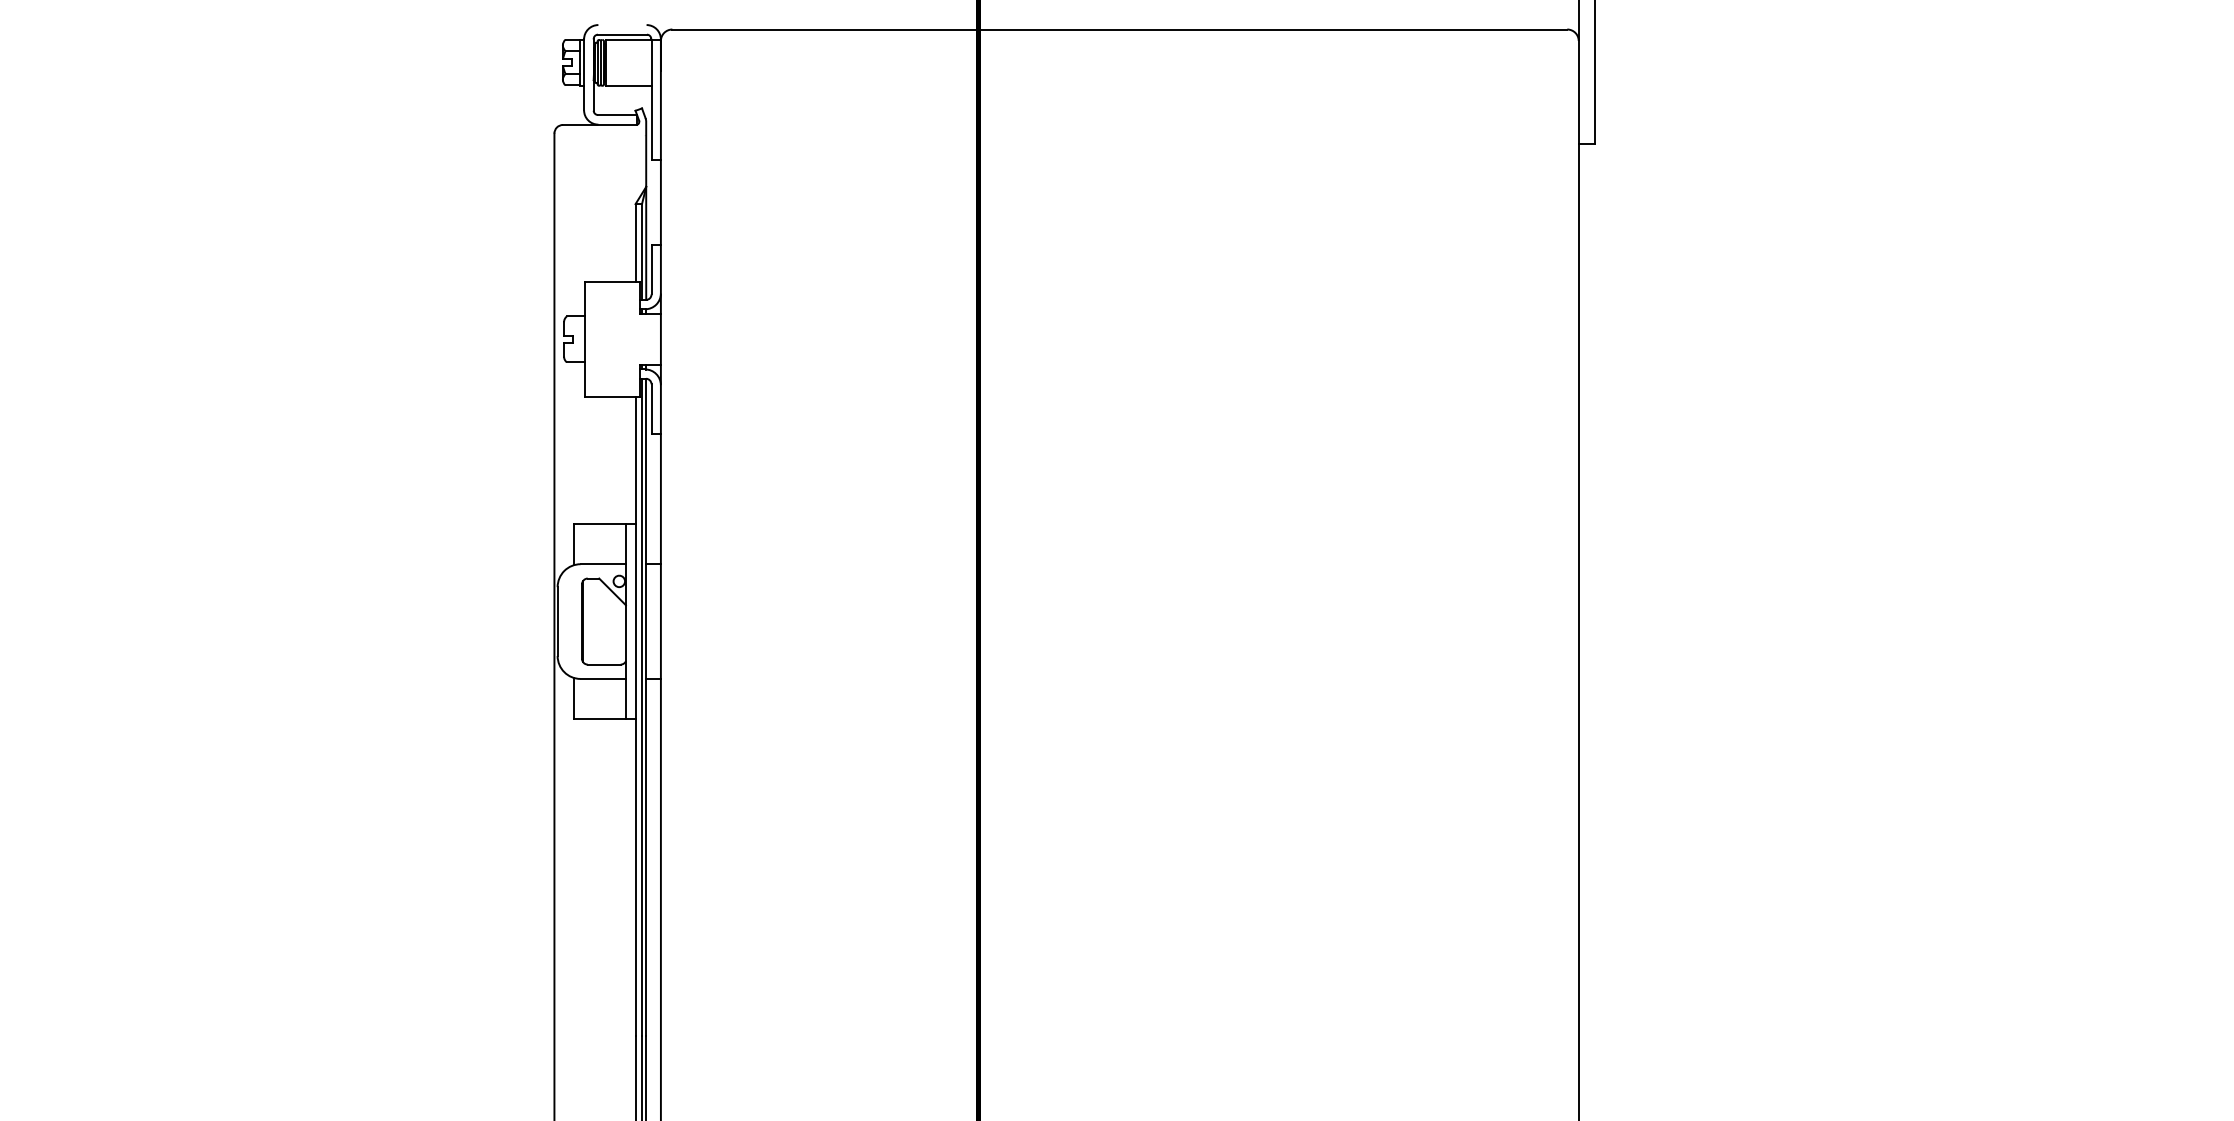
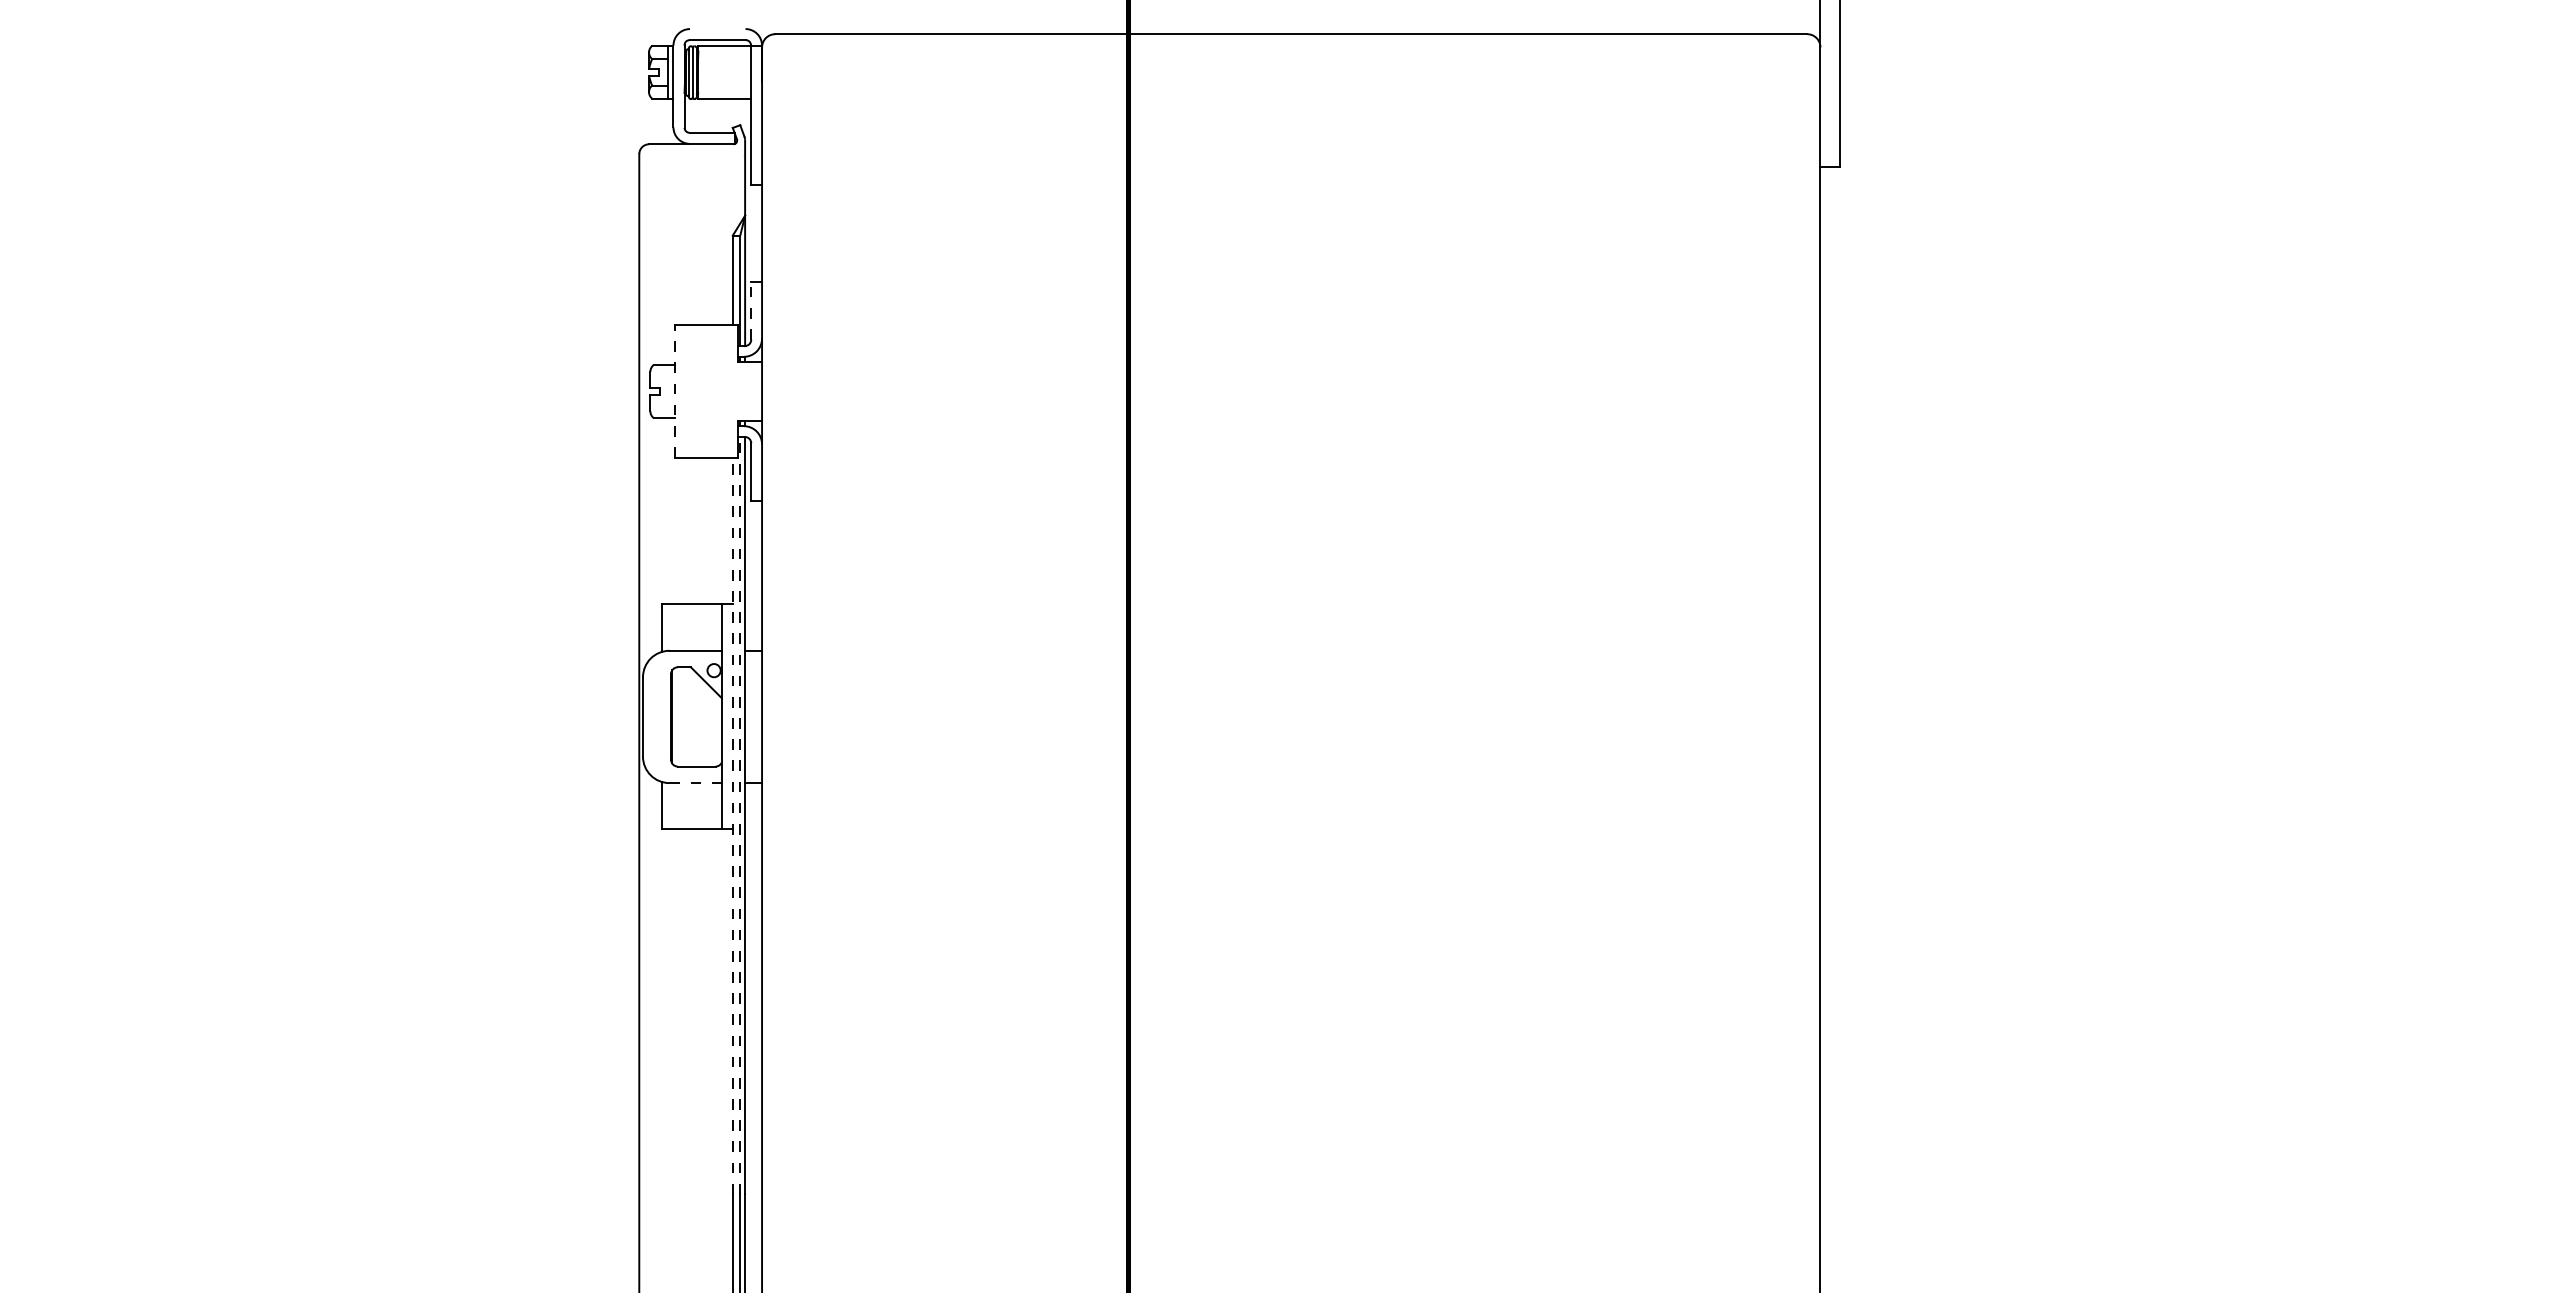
line: (651, 269) -> (751, 311), solid -> dashed
line: (584, 339) -> (674, 391), solid -> dashed
line: (604, 679) -> (696, 783), solid -> dashed
line: (642, 707) -> (740, 815), solid -> dashed
line: (635, 715) -> (732, 825), solid -> dashed

